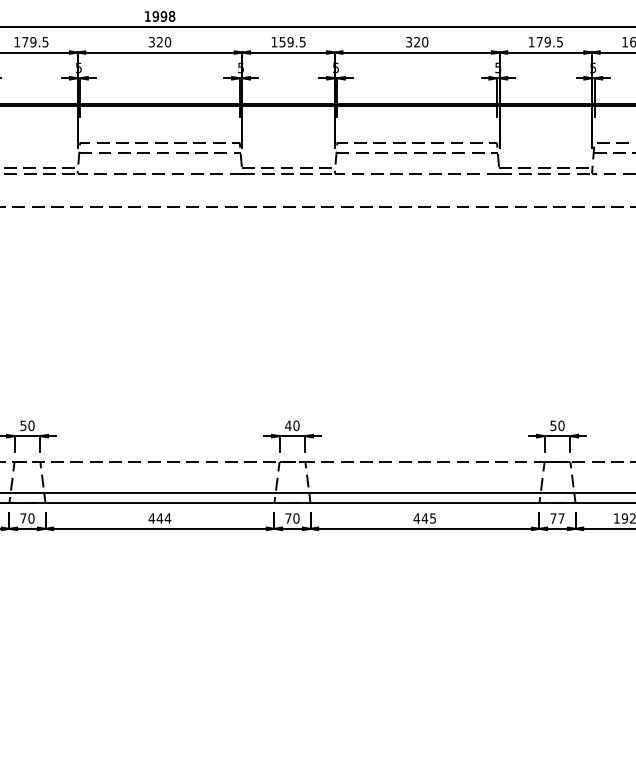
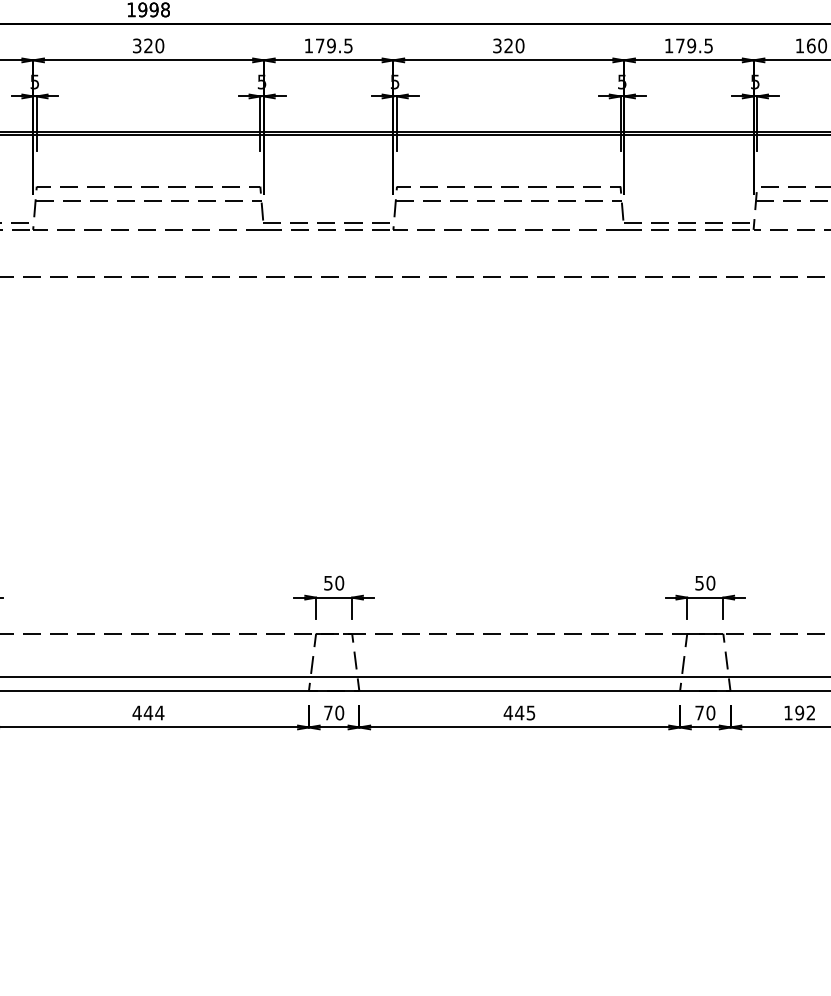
text: (282, 42) -> (320, 46), 159.5 -> 179.5
text: (288, 425) -> (328, 582), 40 -> 50
text: (561, 518) -> (710, 712), 77 -> 70

